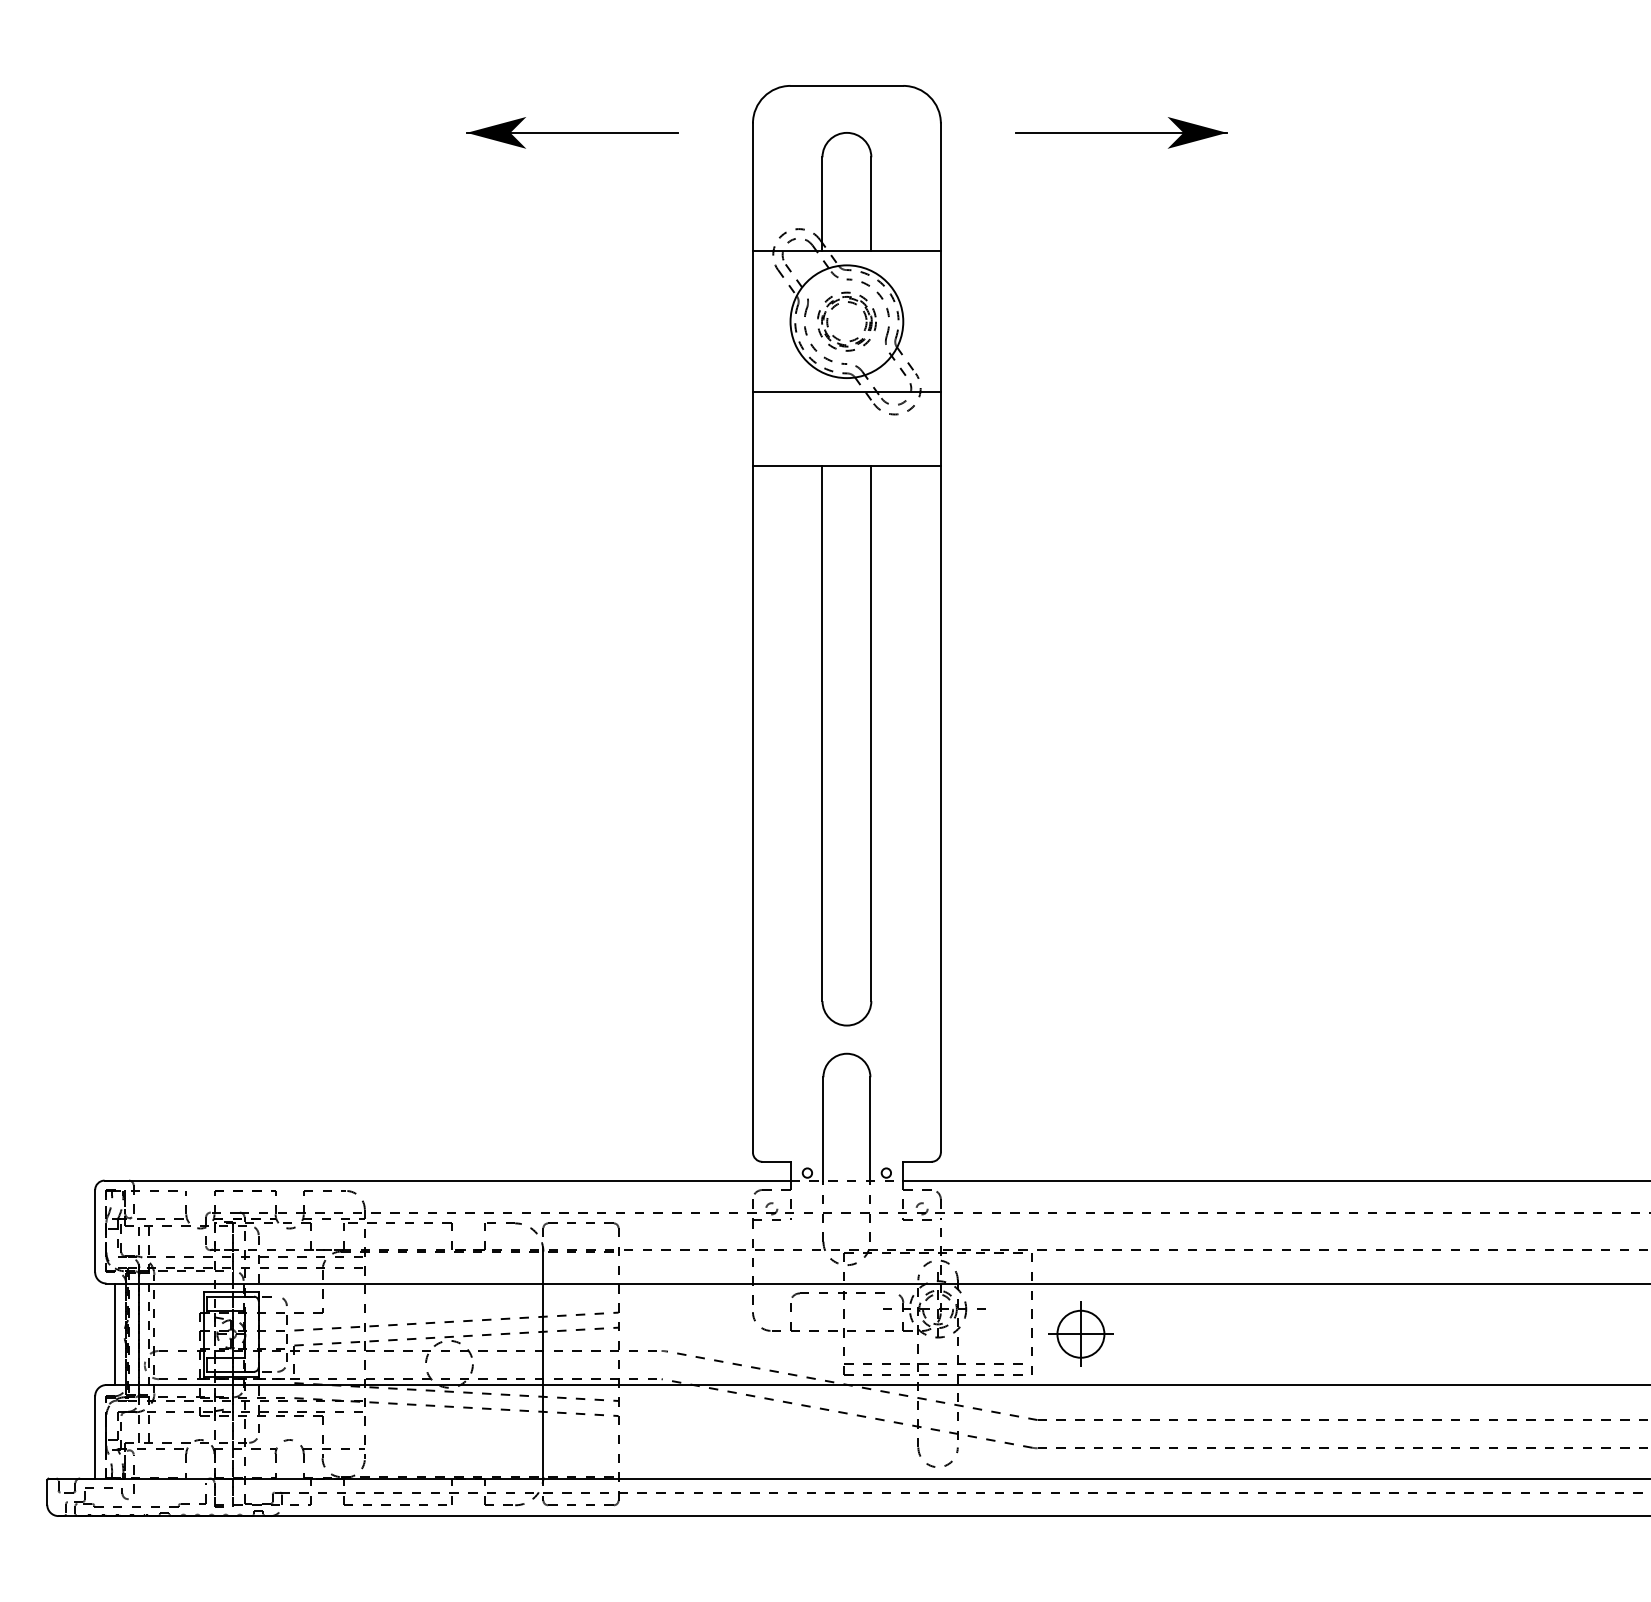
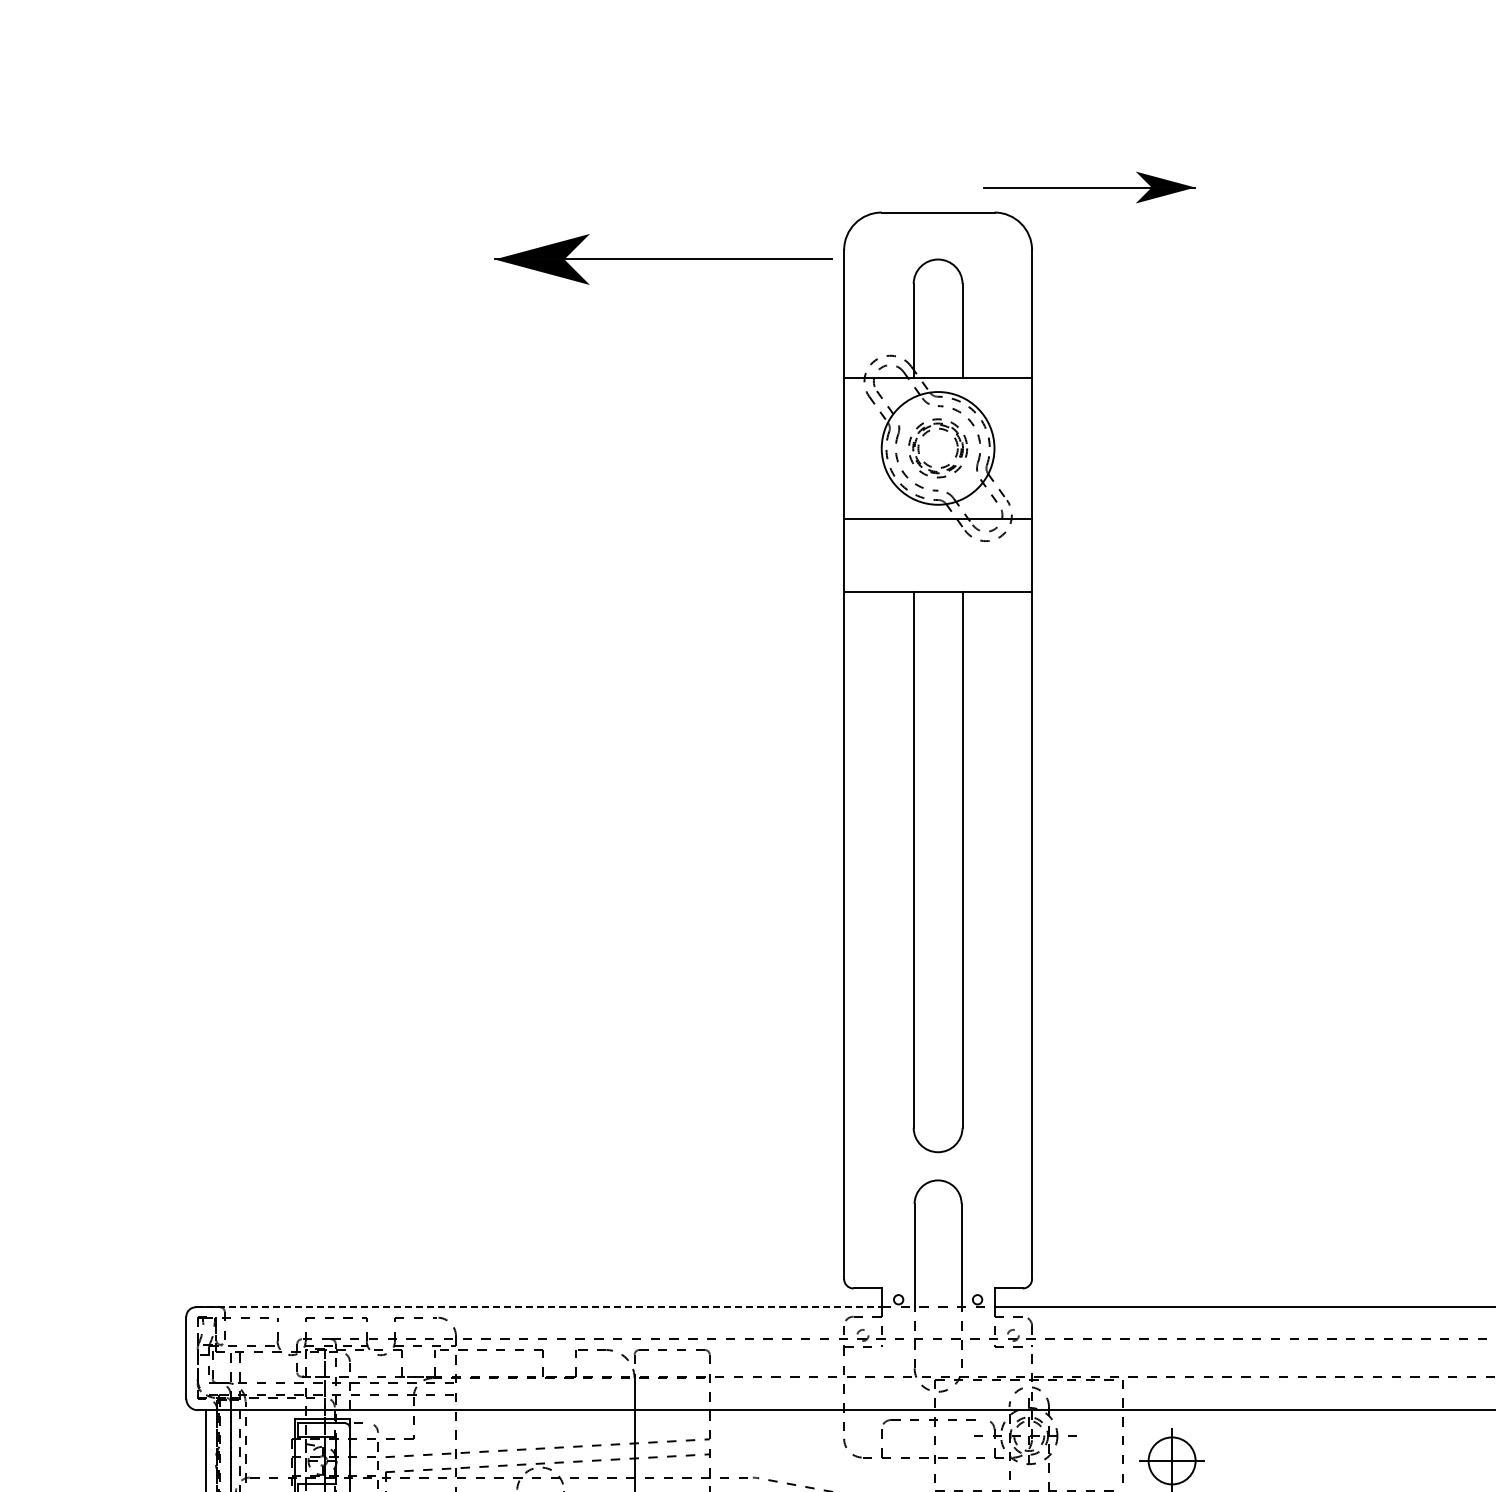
part: (572, 132) -> (663, 259), size x1.6
part: (1121, 132) -> (1089, 187), moved
line: (447, 1180) -> (538, 1307), solid -> dashed

